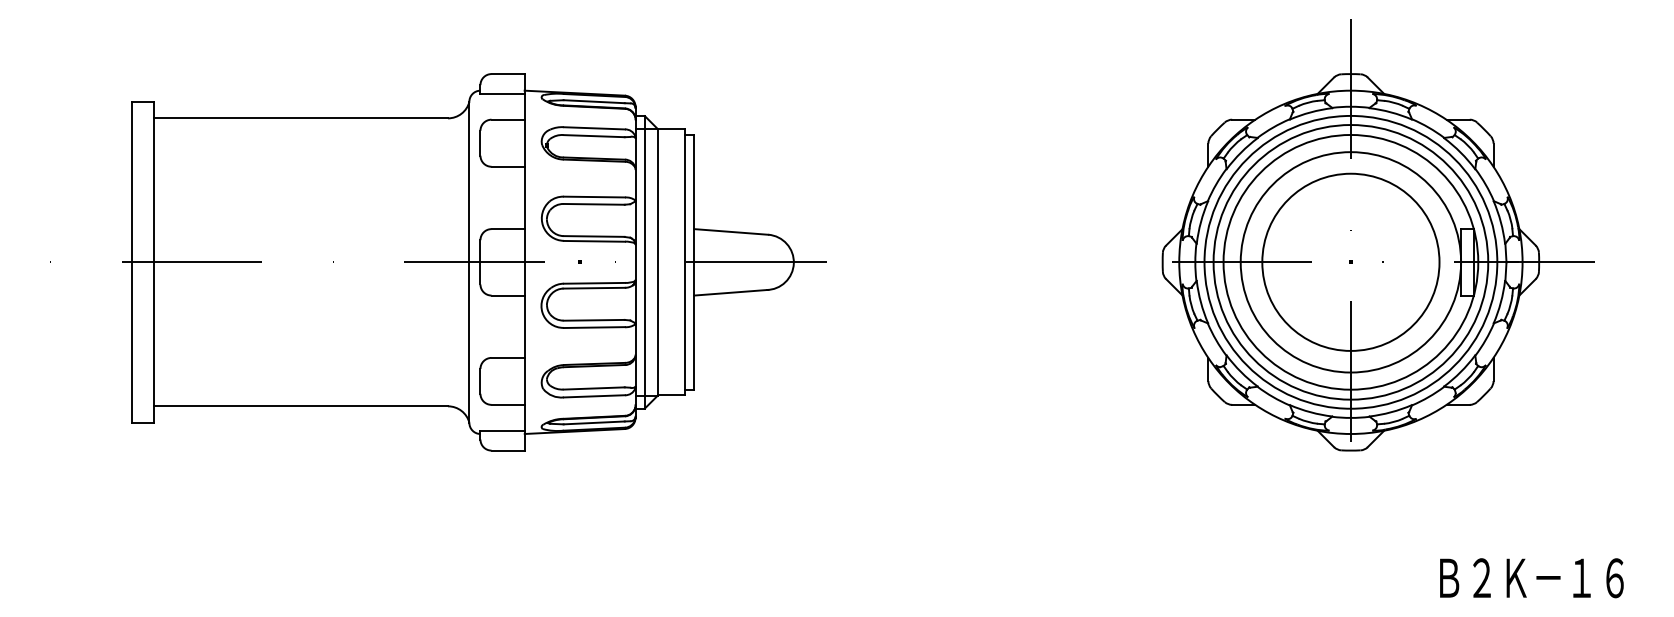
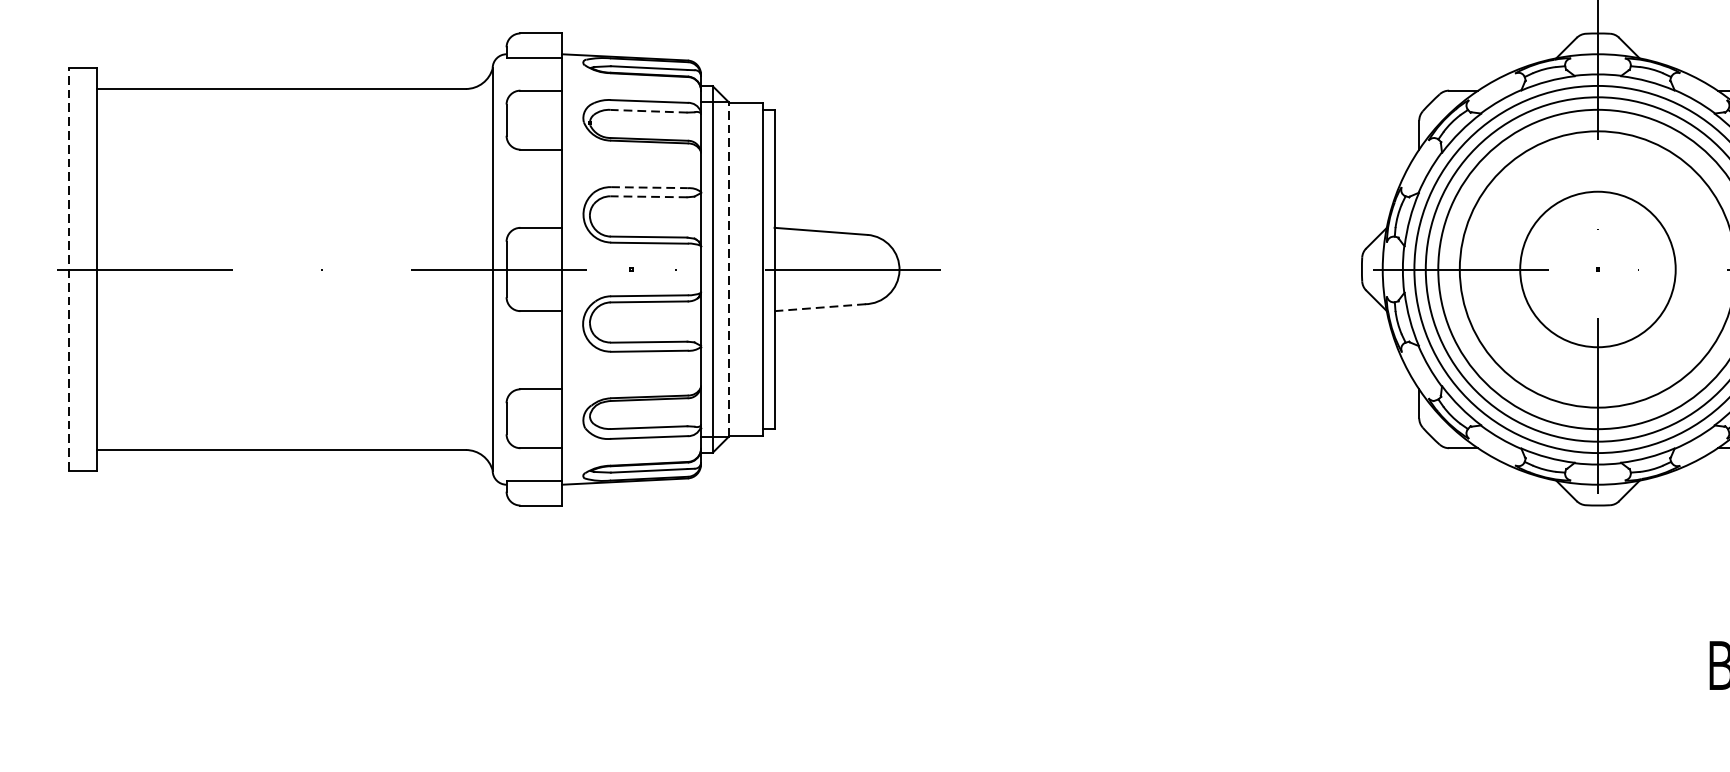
line: (594, 136) -> (649, 111), solid -> dashed
line: (594, 197) -> (649, 188), solid -> dashed
line: (594, 204) -> (649, 196), solid -> dashed
line: (657, 261) -> (728, 268), solid -> dashed
circle: (1350, 261) -> (1597, 268), size x0.7
line: (131, 262) -> (69, 269), solid -> dashed
line: (731, 292) -> (821, 307), solid -> dashed

